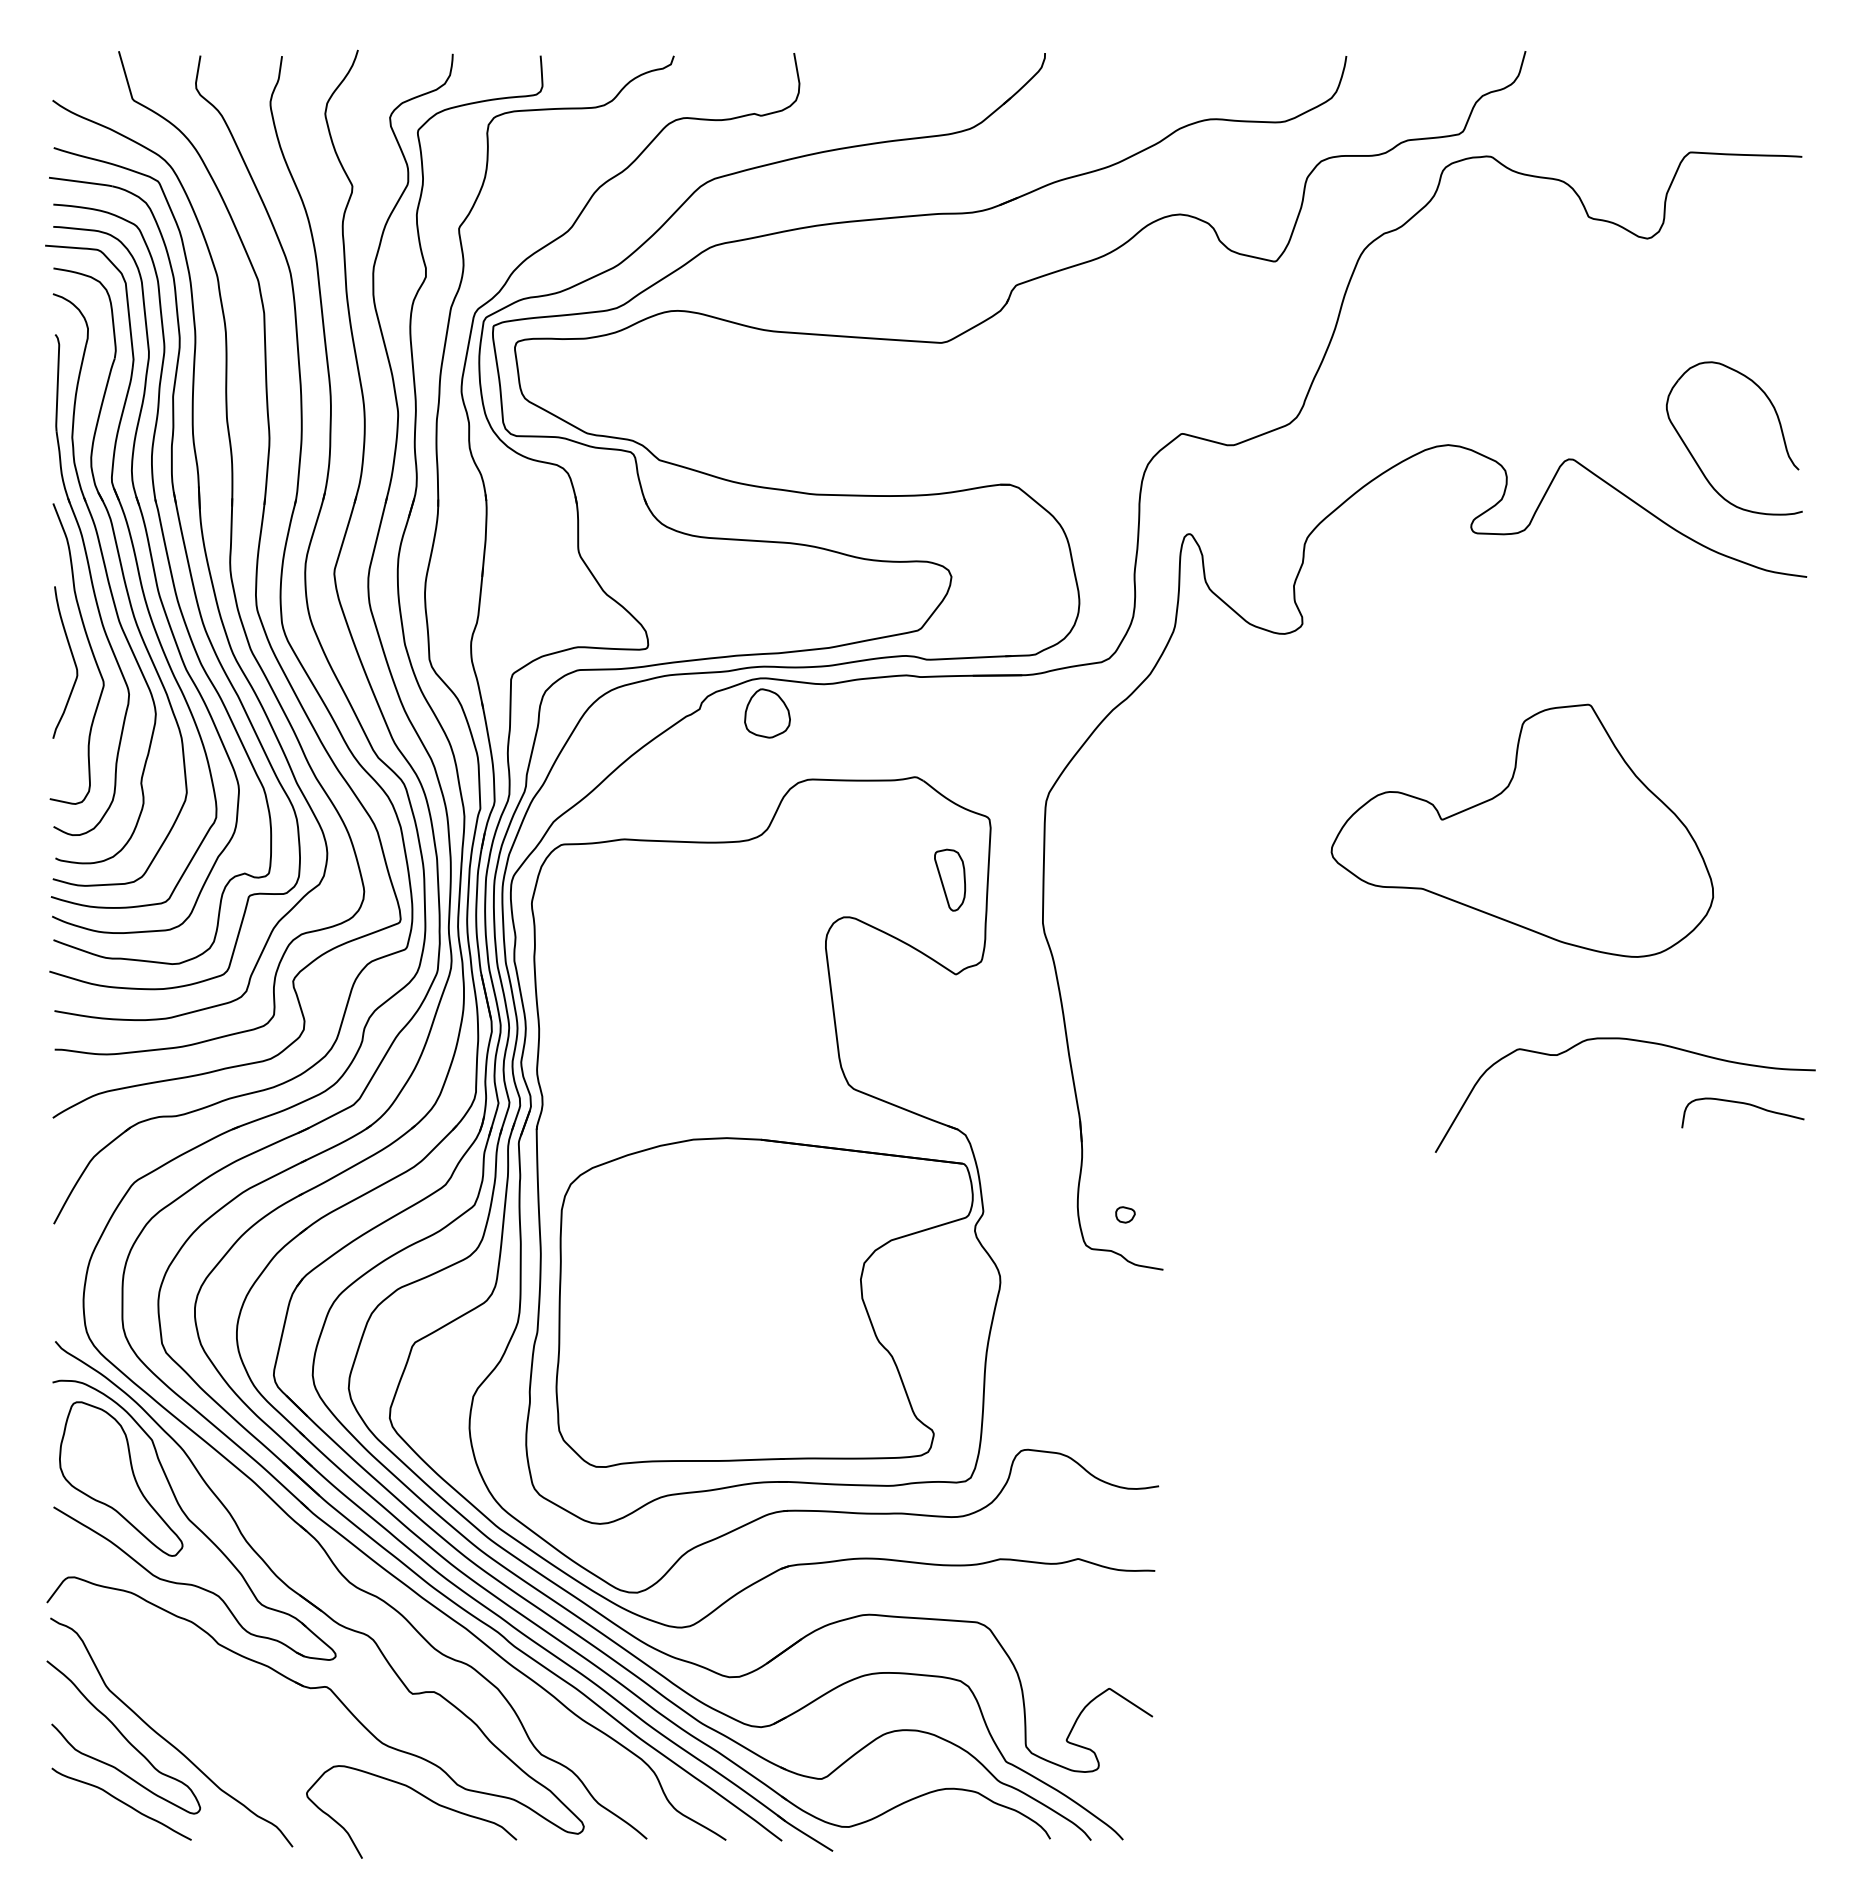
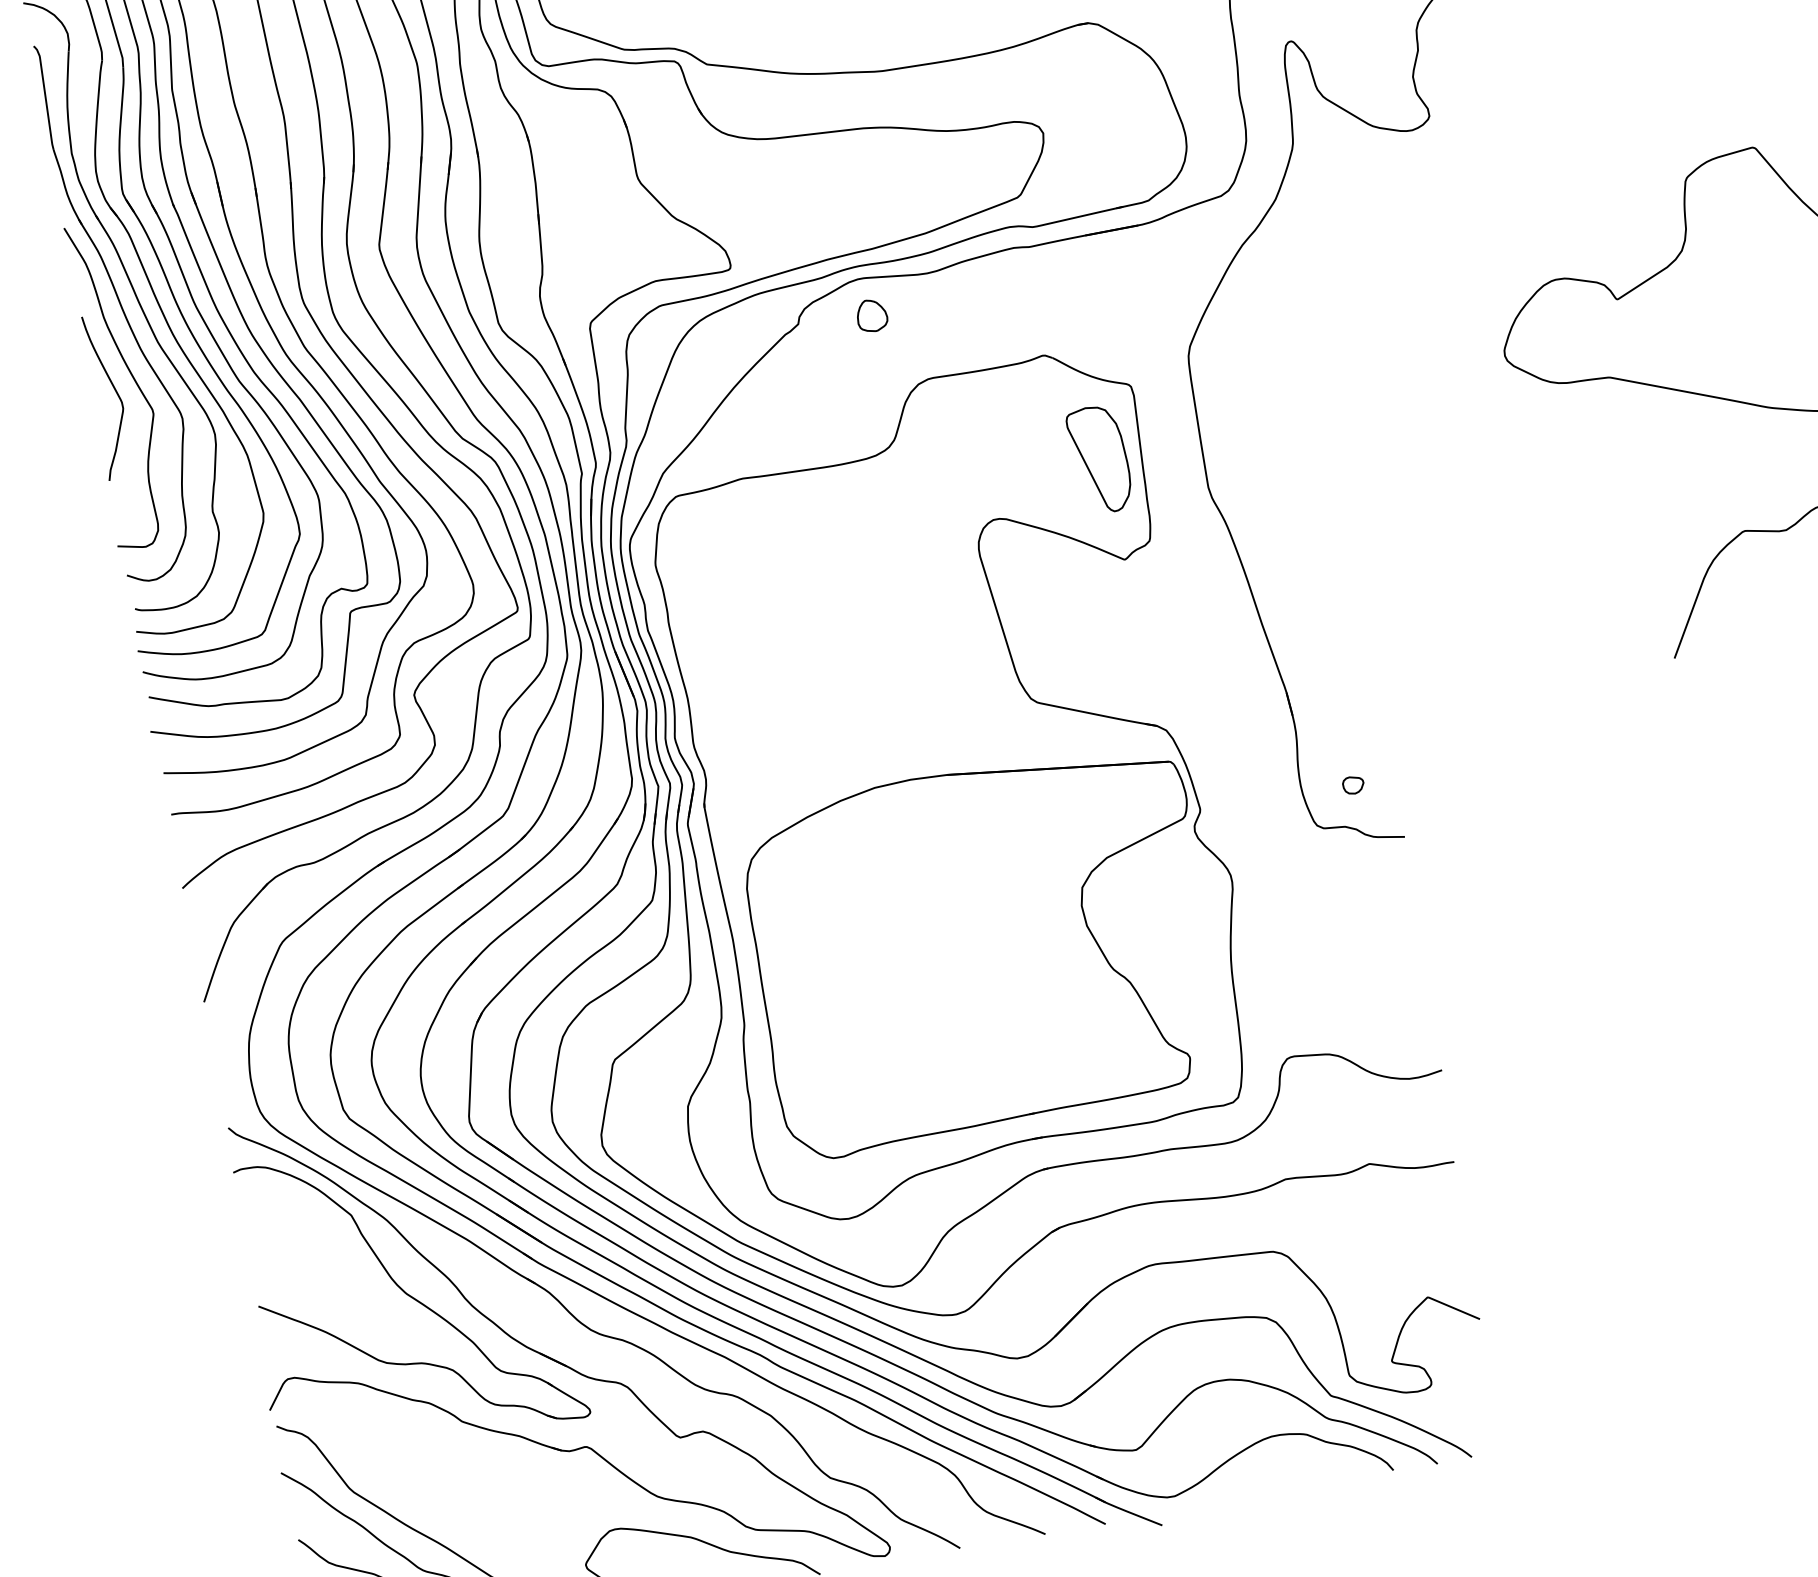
part: (767, 713) -> (872, 315), size x0.6
part: (950, 879) -> (1100, 458), size x1.6
part: (121, 1478) -> (325, 1262), removed

